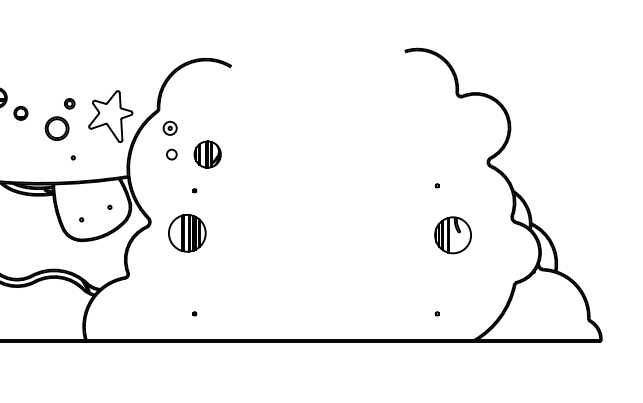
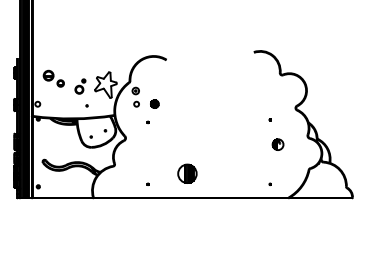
part: (60, 119) -> (80, 86), size x0.7
part: (207, 153) -> (154, 103), size x0.6
part: (187, 232) -> (187, 173), moved
part: (451, 234) -> (277, 144), size x0.6

